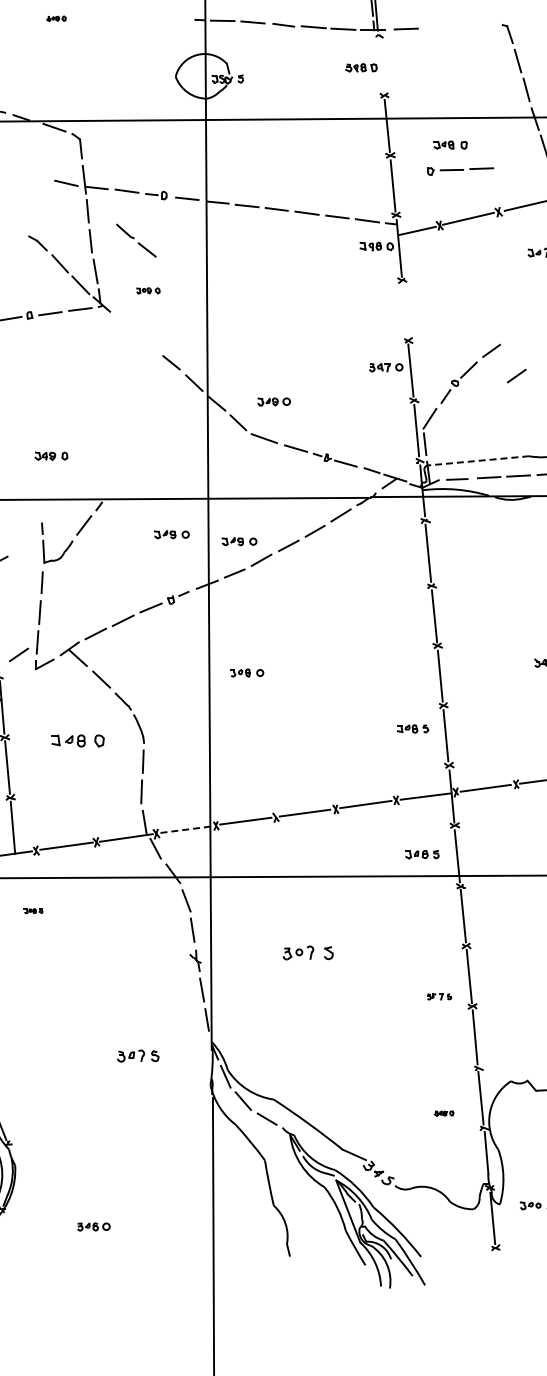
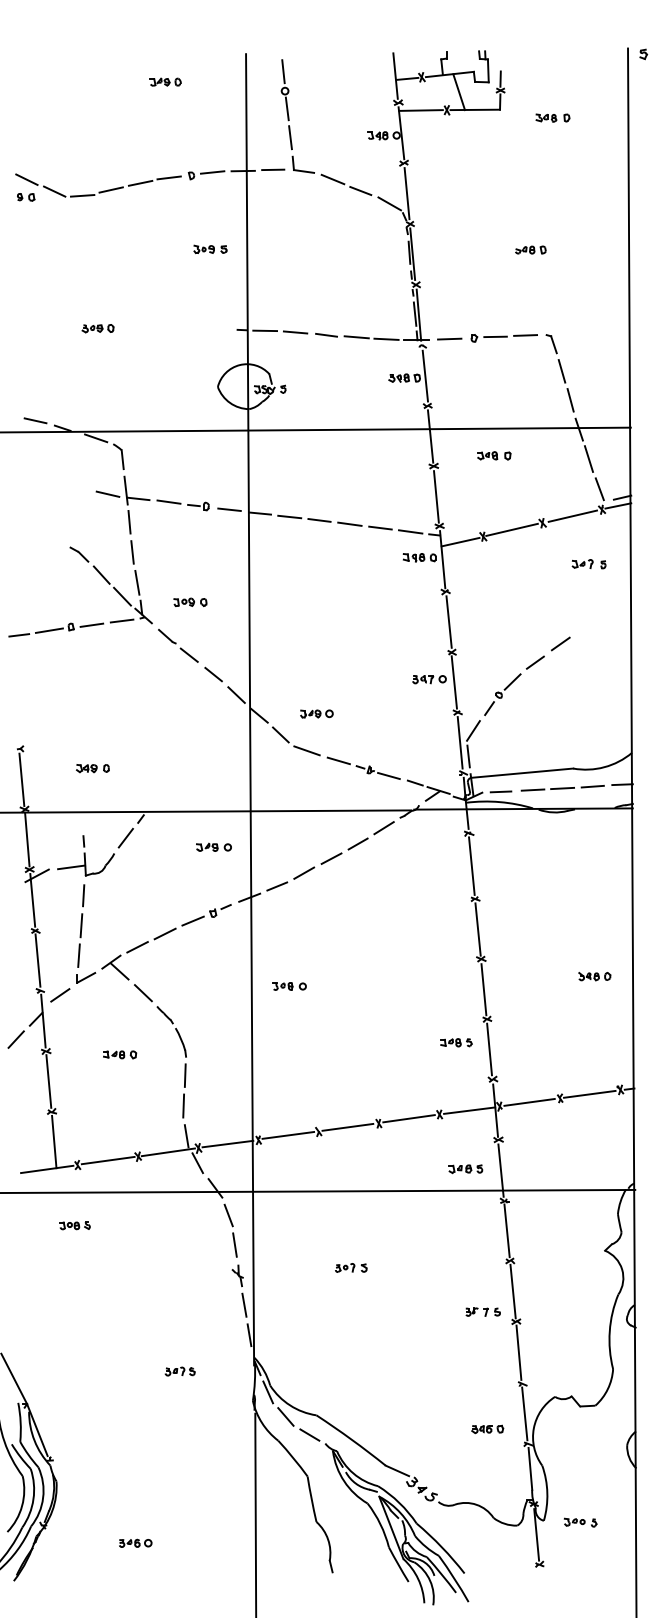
part: (55, 18) -> (97, 328), size x1.67
line: (381, 65) -> (424, 375), added
part: (459, 171) -> (503, 338), moved
part: (136, 240) -> (178, 645), moved
part: (148, 290) -> (190, 601), size x1.43
line: (405, 309) -> (448, 621), added
line: (516, 375) -> (560, 643), moved
line: (477, 461) -> (521, 773), dashed -> solid
part: (238, 540) -> (281, 853), removed
line: (30, 554) -> (71, 867), added
line: (19, 655) -> (60, 995), moved
part: (78, 740) -> (120, 1054), size x0.62
line: (185, 830) -> (227, 1144), dashed -> solid
part: (33, 910) -> (74, 1225), size x1.67
part: (308, 952) -> (351, 1267), size x0.62
part: (438, 996) -> (482, 1311), size x1.43
part: (137, 1055) -> (179, 1371), size x0.71
part: (443, 1113) -> (487, 1429), size x1.67

